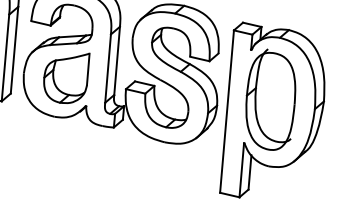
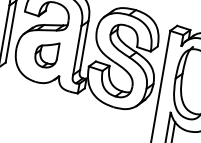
part: (66, 77) -> (46, 54), size x0.7

